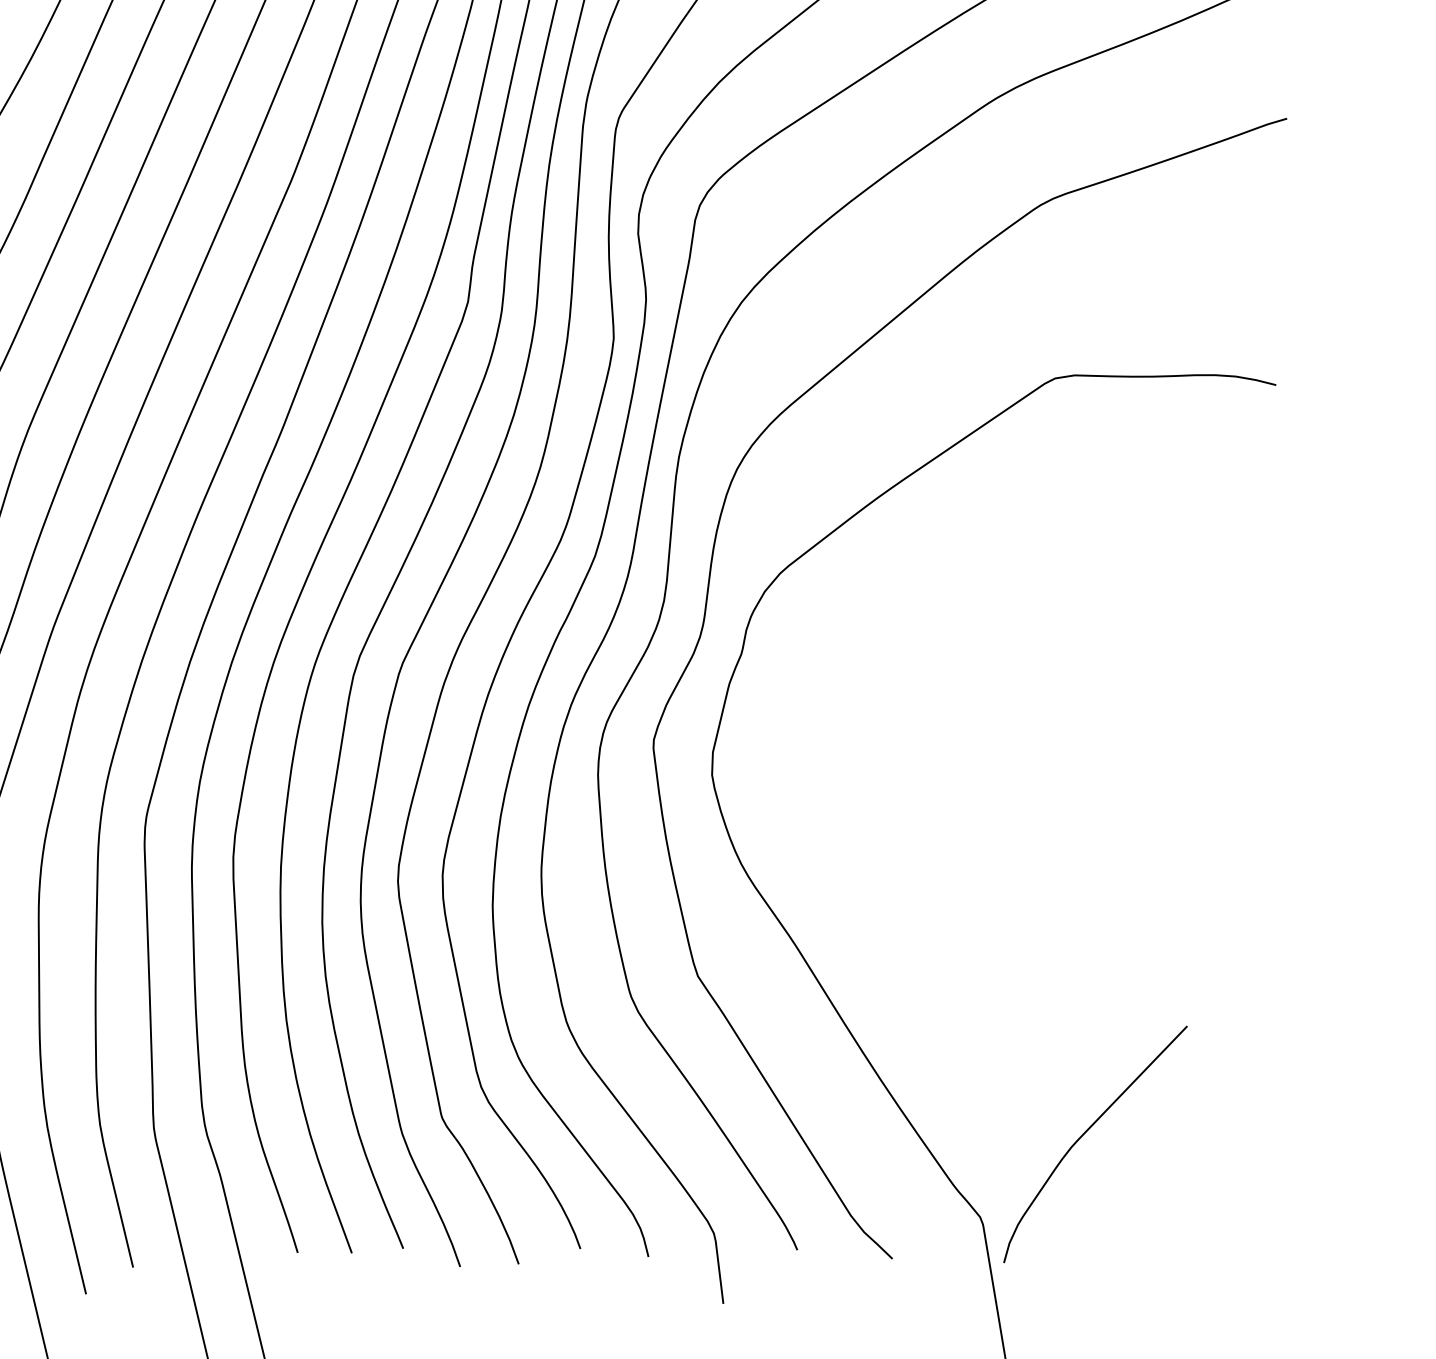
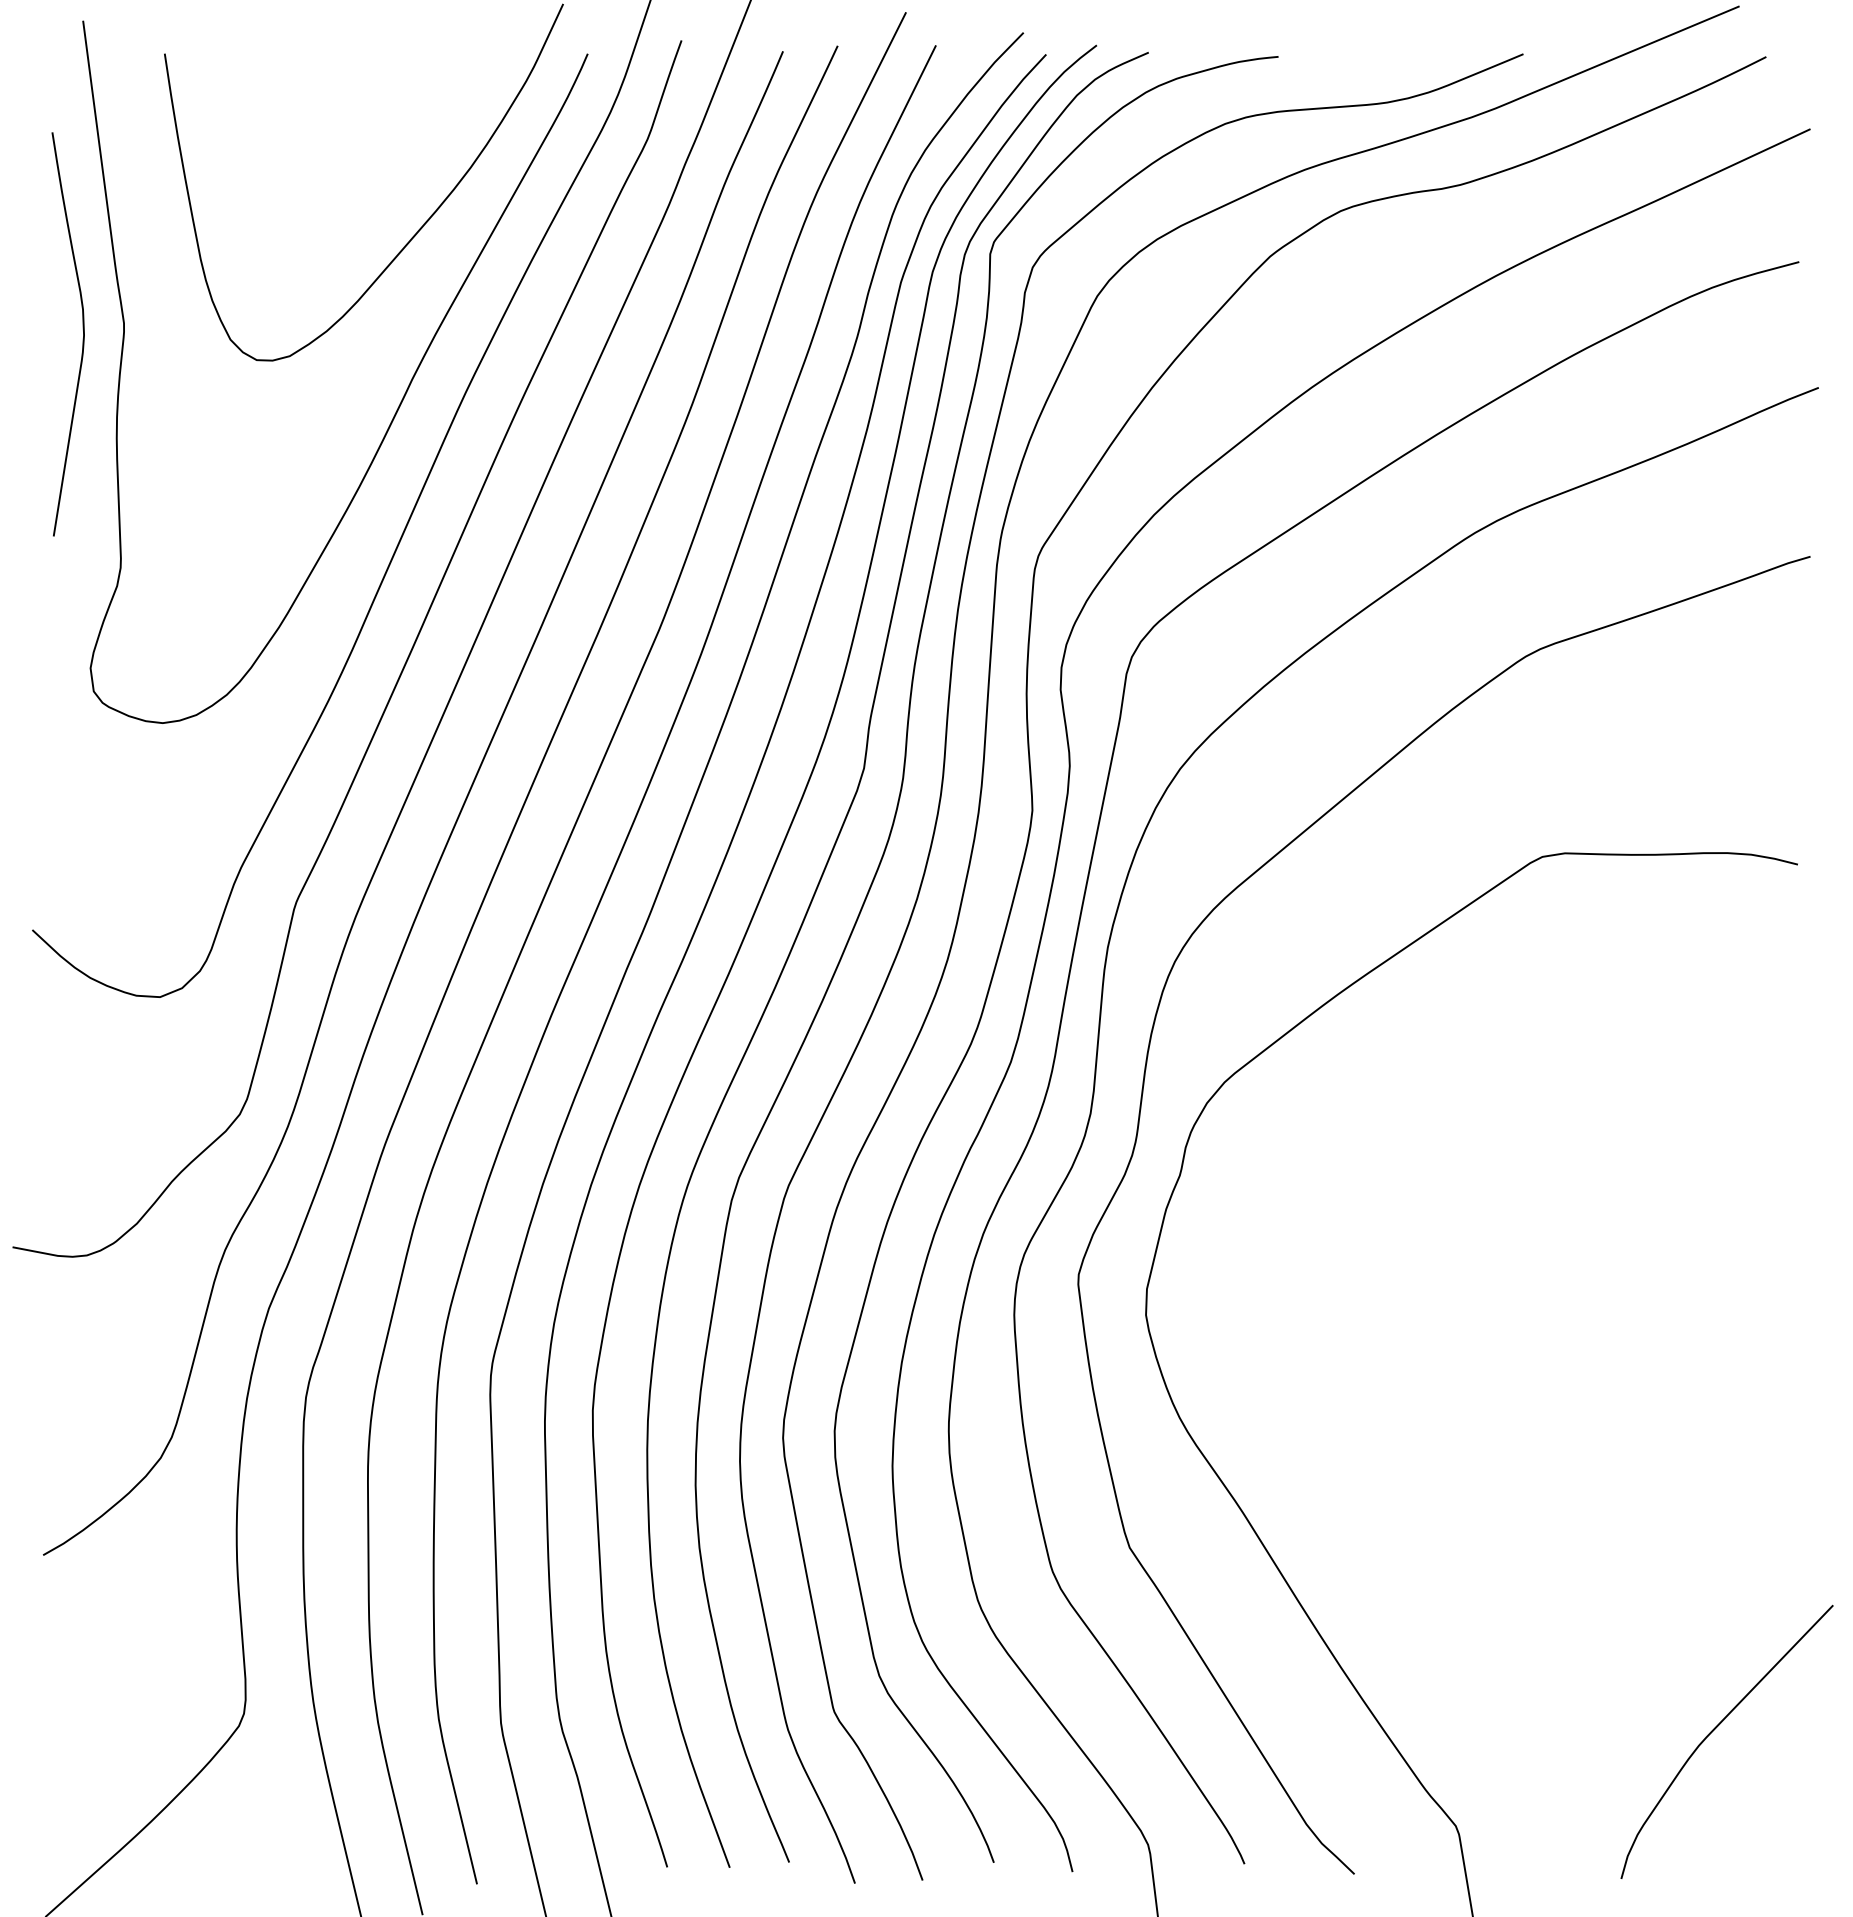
curve: (1085, 1133) -> (1715, 1729), moved

